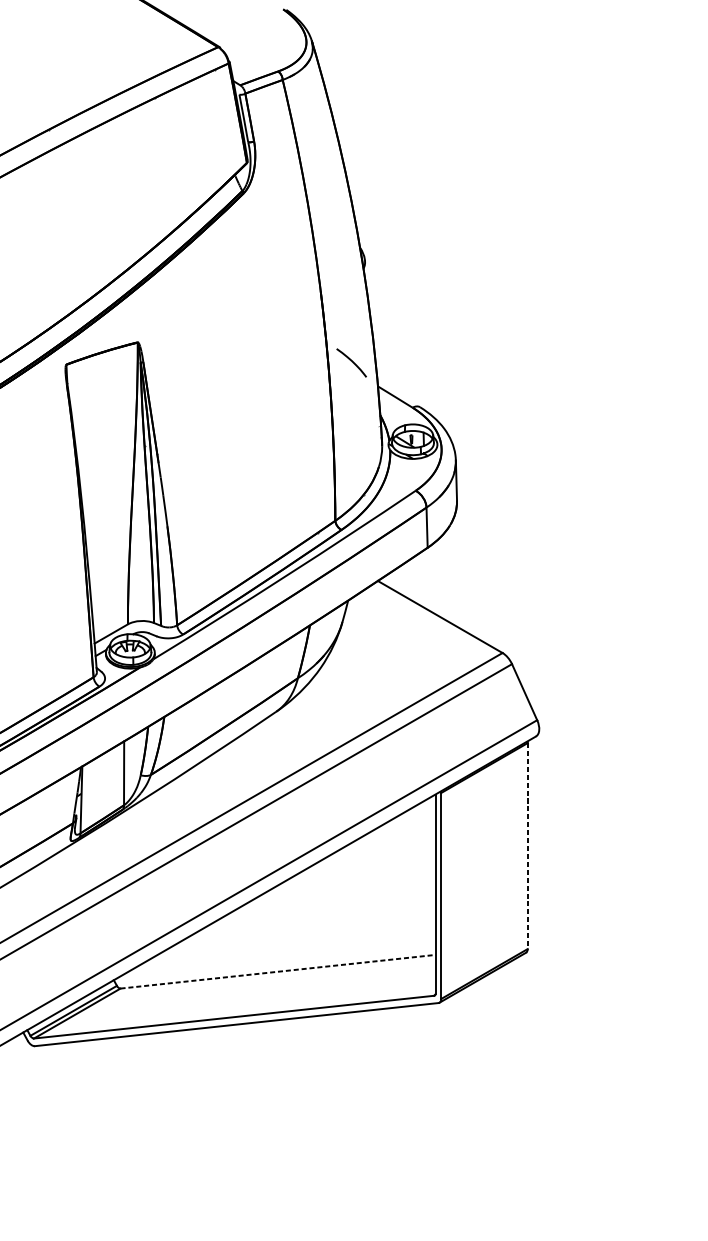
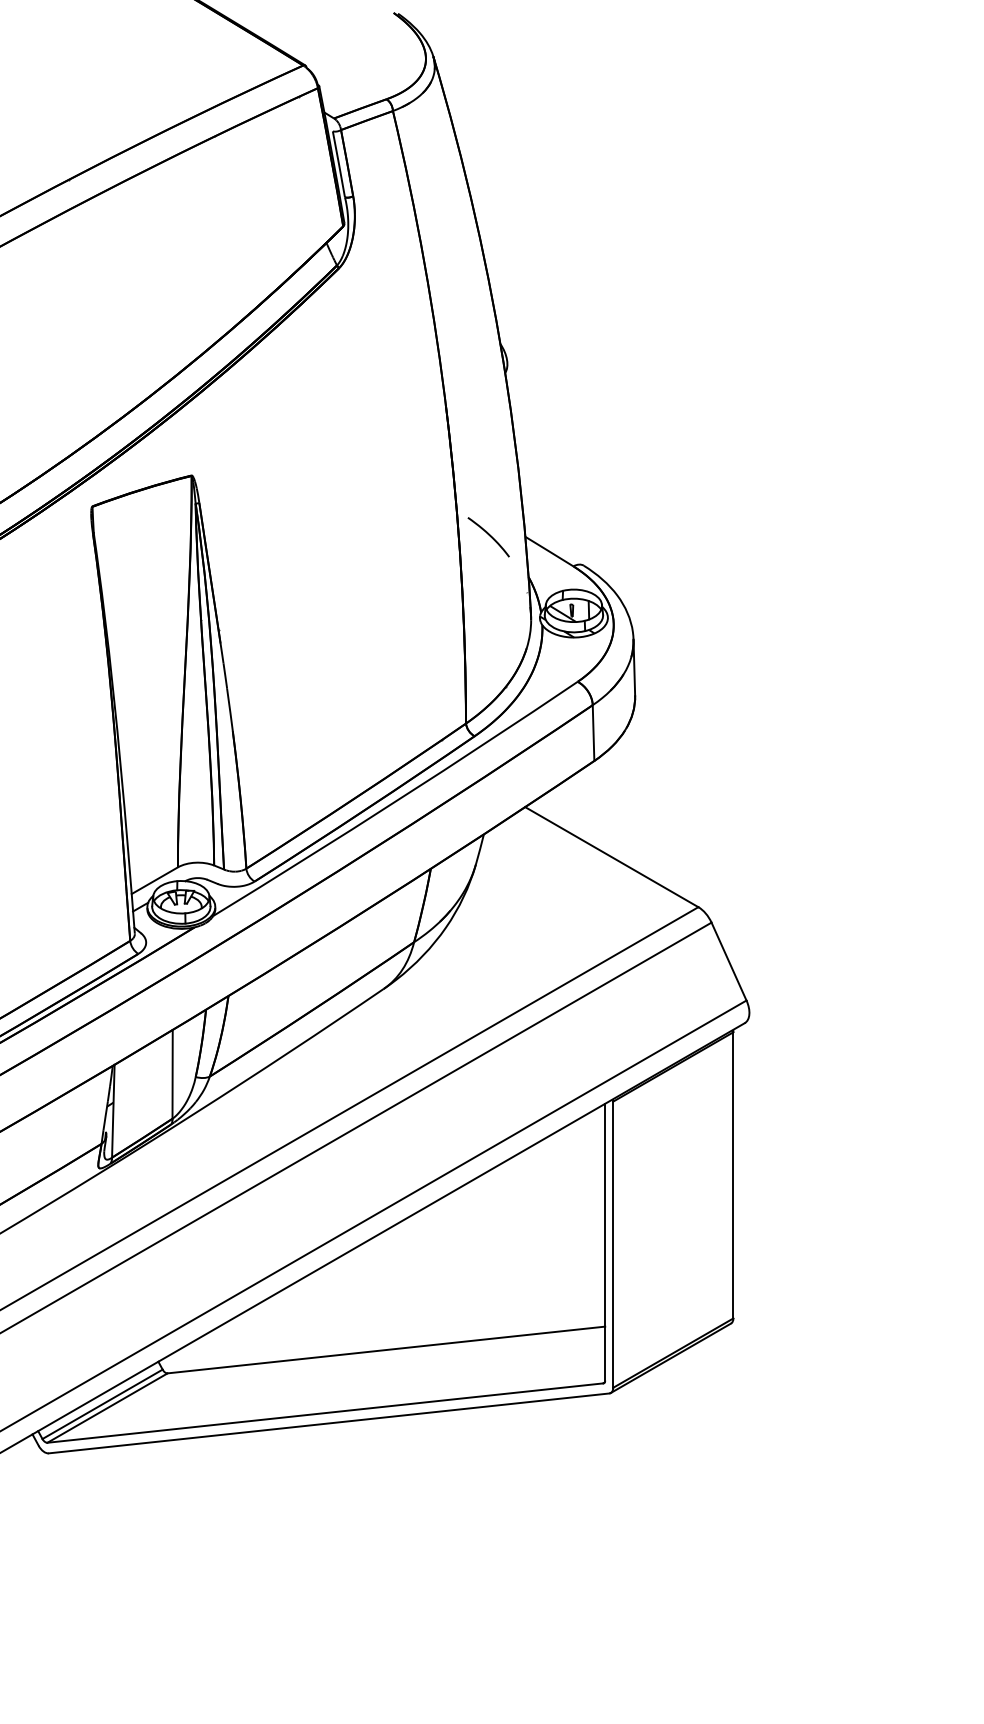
curve: (352, 362) -> (489, 536), moved
line: (527, 846) -> (733, 1175), dashed -> solid
line: (278, 971) -> (386, 1349), dashed -> solid

